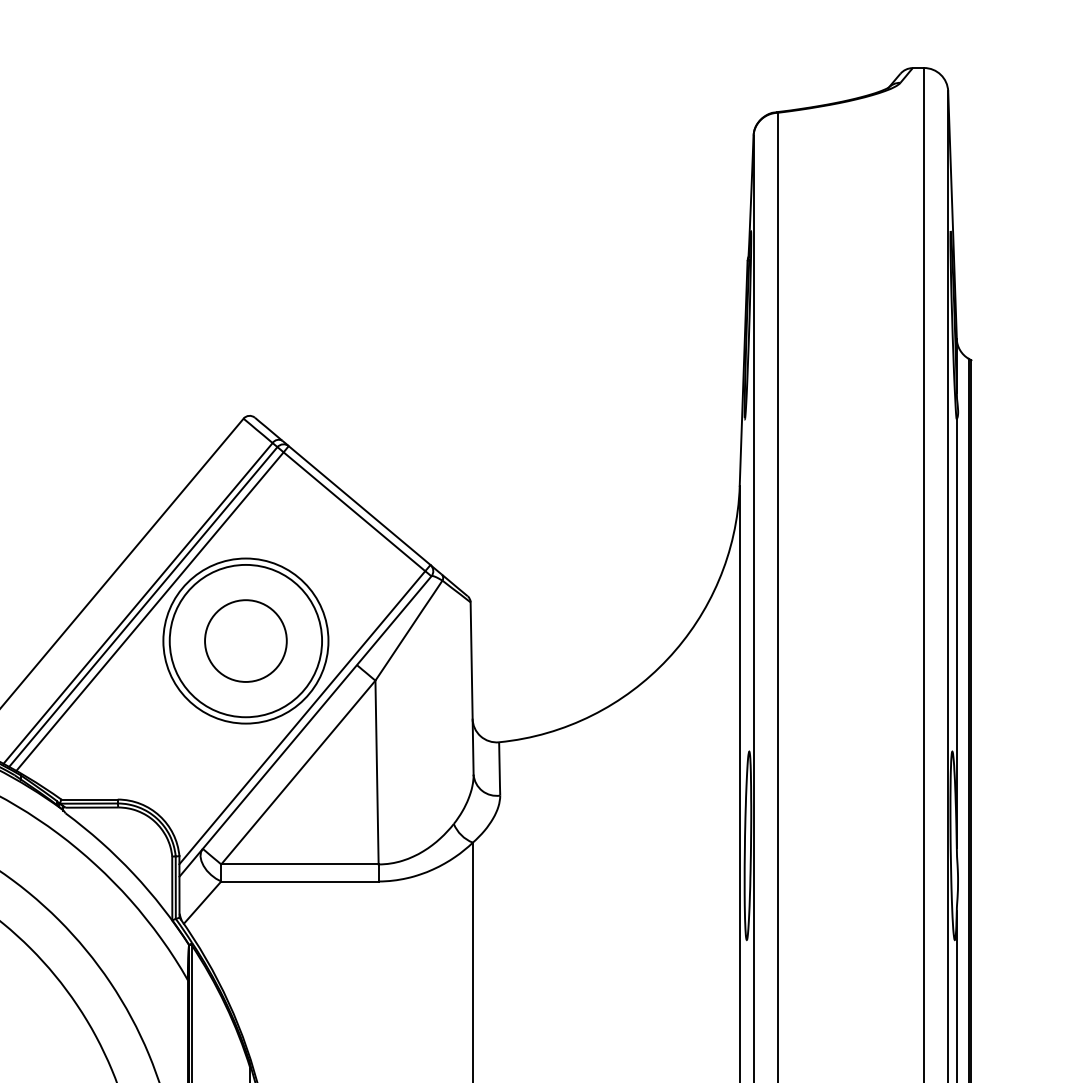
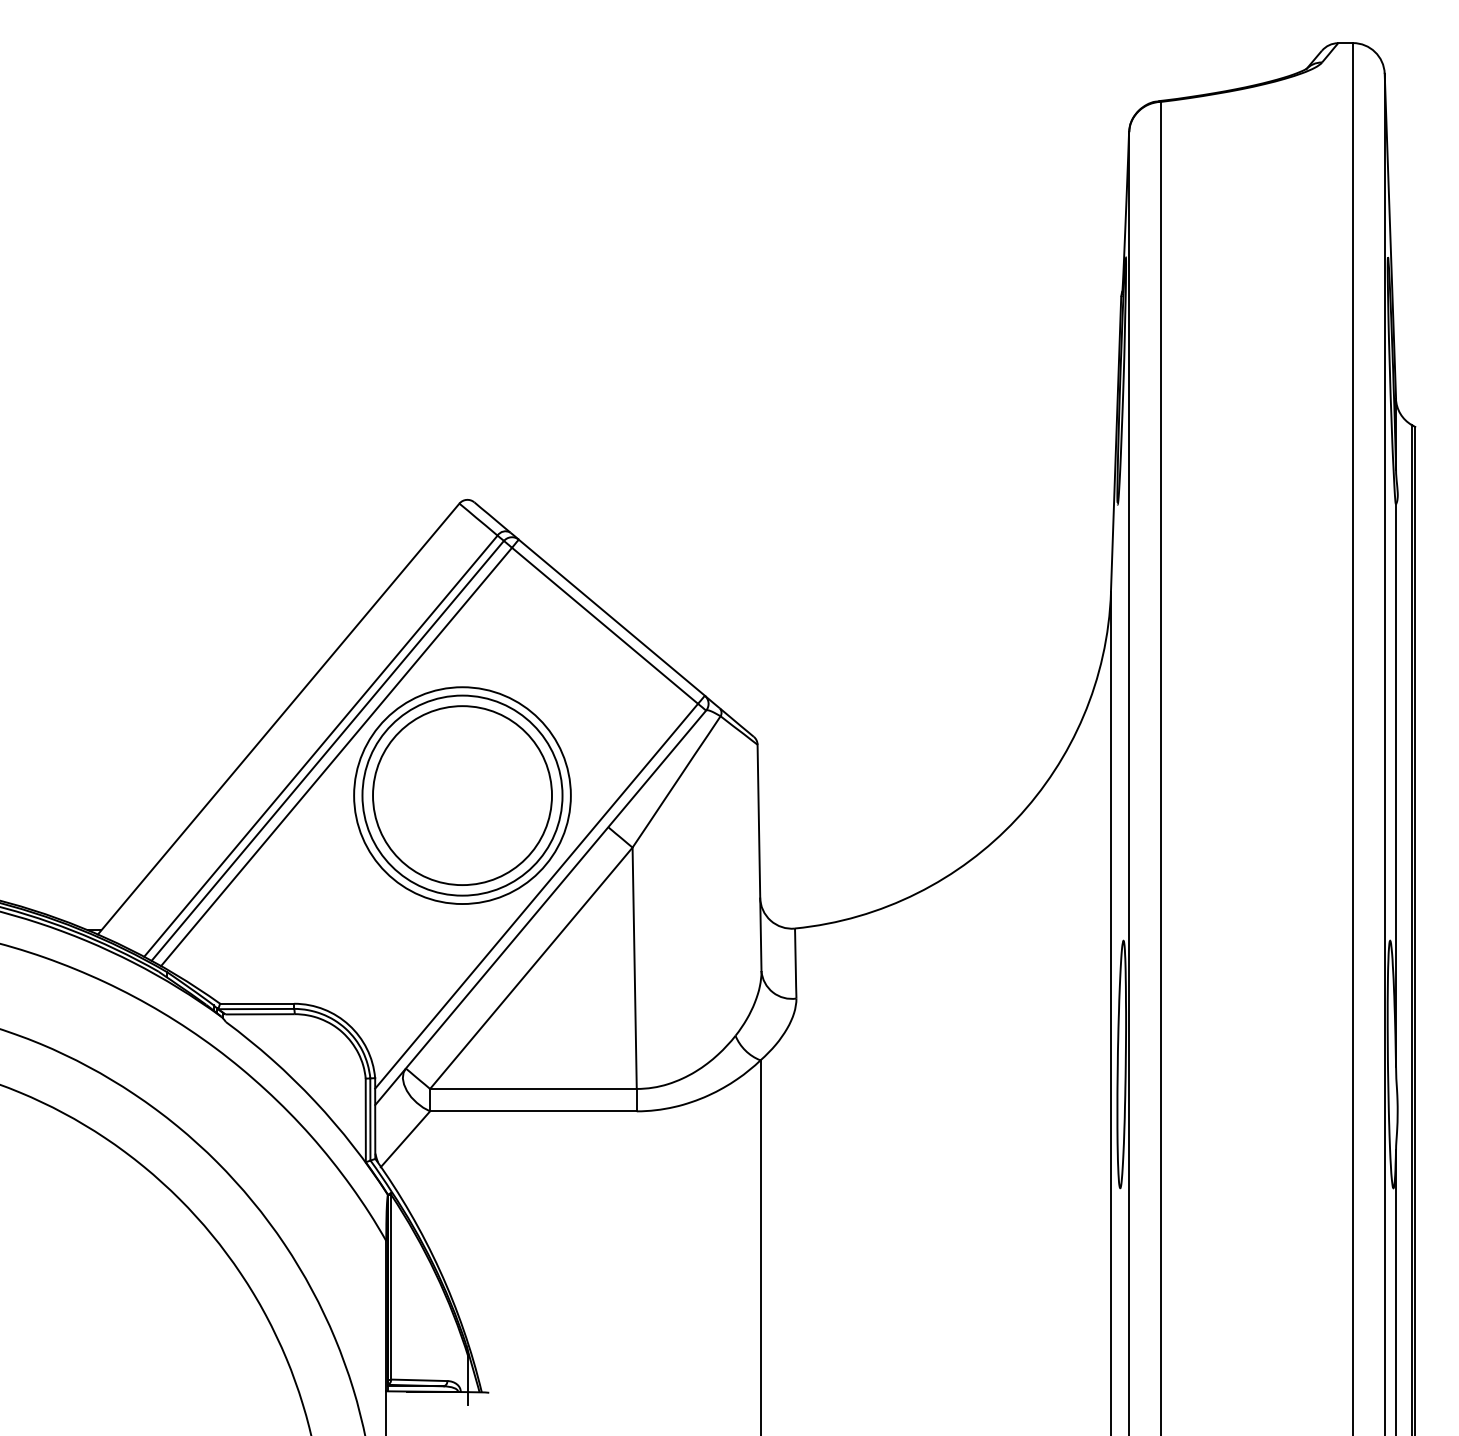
circle: (245, 640) -> (462, 795), size x1.67

